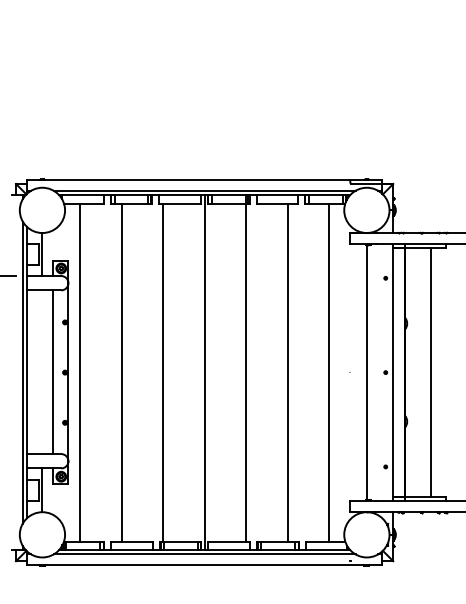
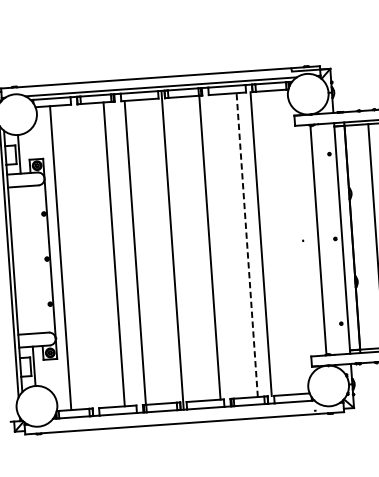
line: (53, 372) -> (36, 259), removed
line: (121, 372) -> (114, 254), moved
line: (287, 372) -> (247, 245), solid -> dashed
line: (329, 372) -> (261, 244), moved
line: (204, 554) -> (183, 413), removed

